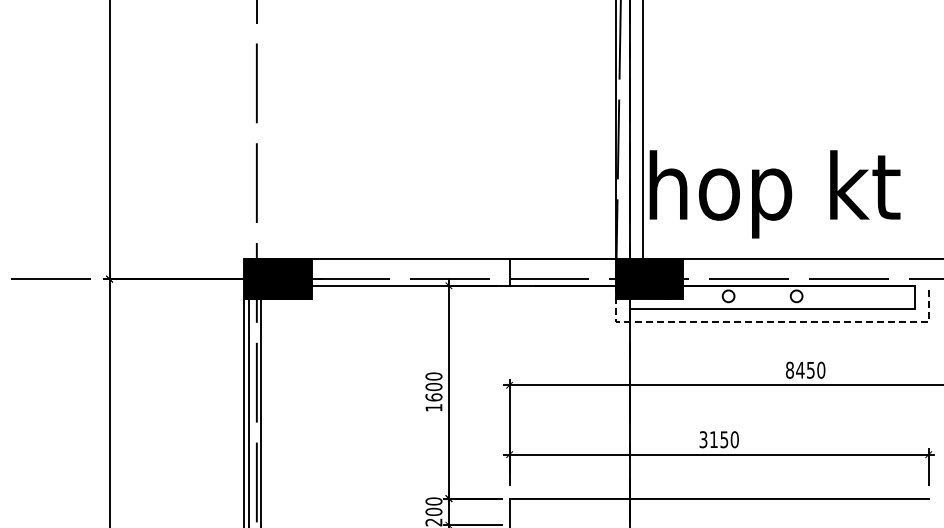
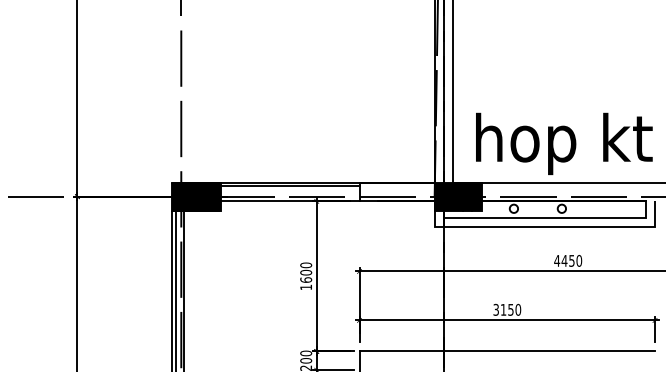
text: (774, 194) -> (563, 144), moved
line: (409, 264) -> (288, 186), added
line: (772, 322) -> (544, 227), dashed -> solid
text: (789, 369) -> (556, 260), 8450 -> 4450

